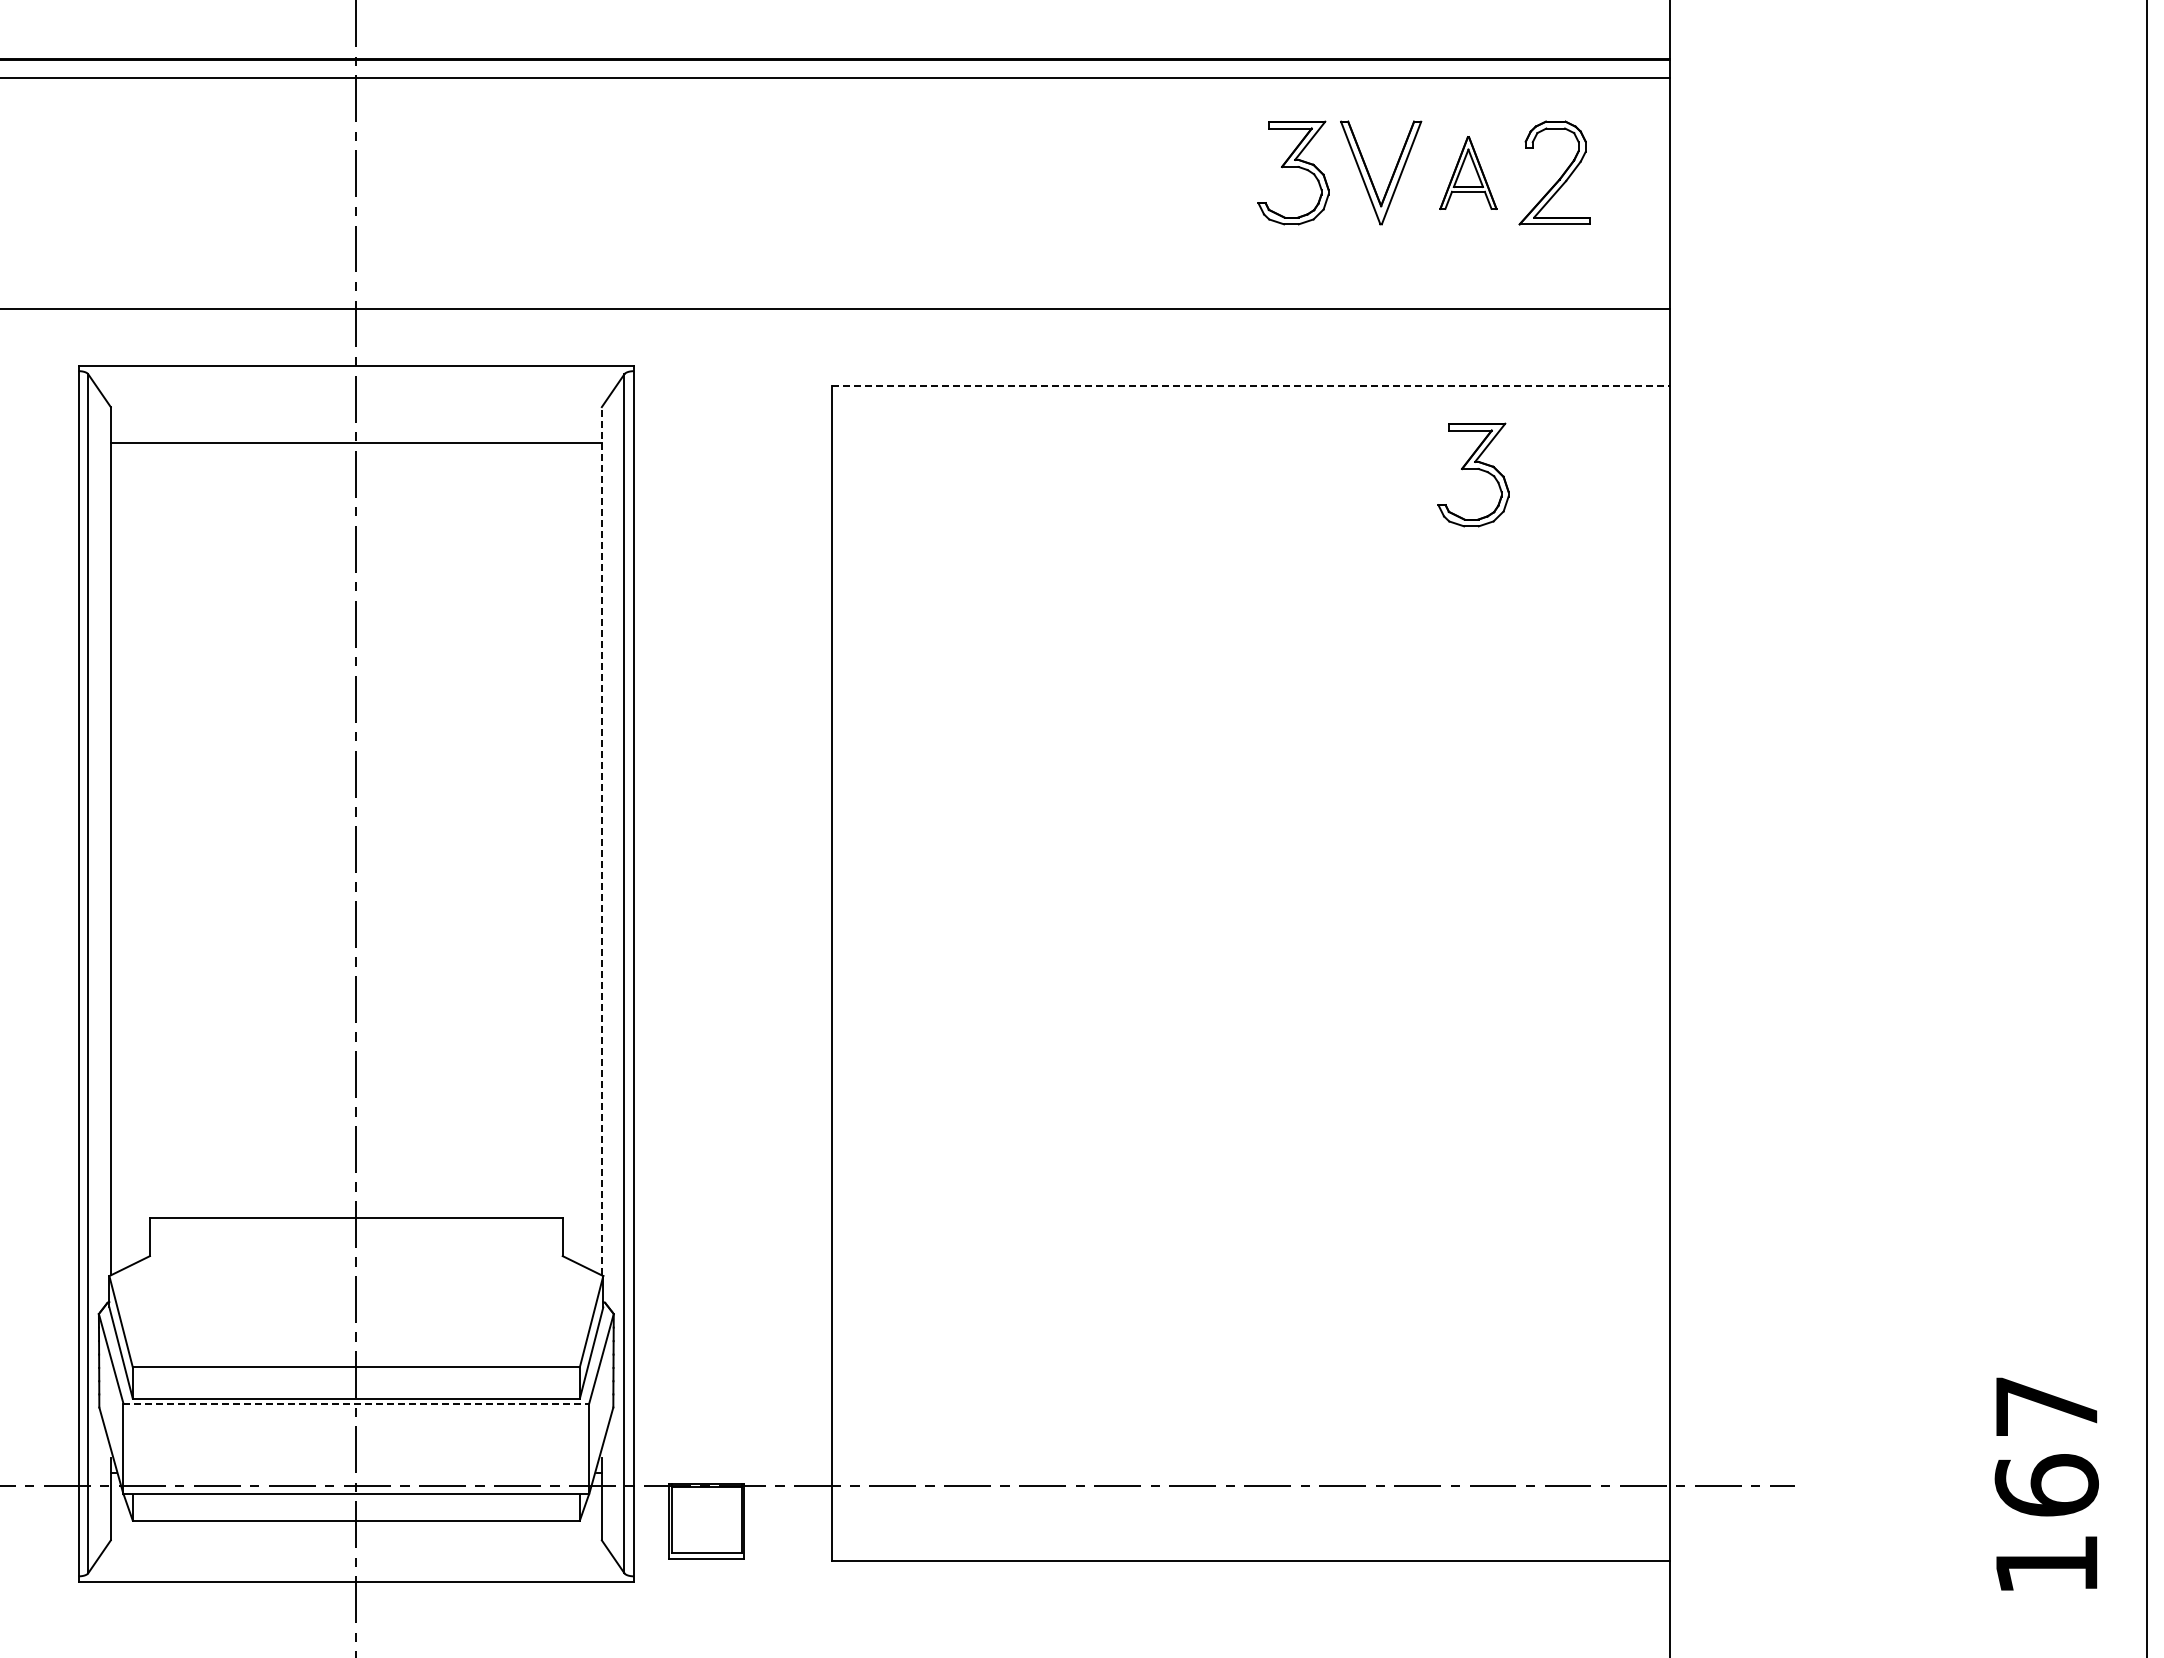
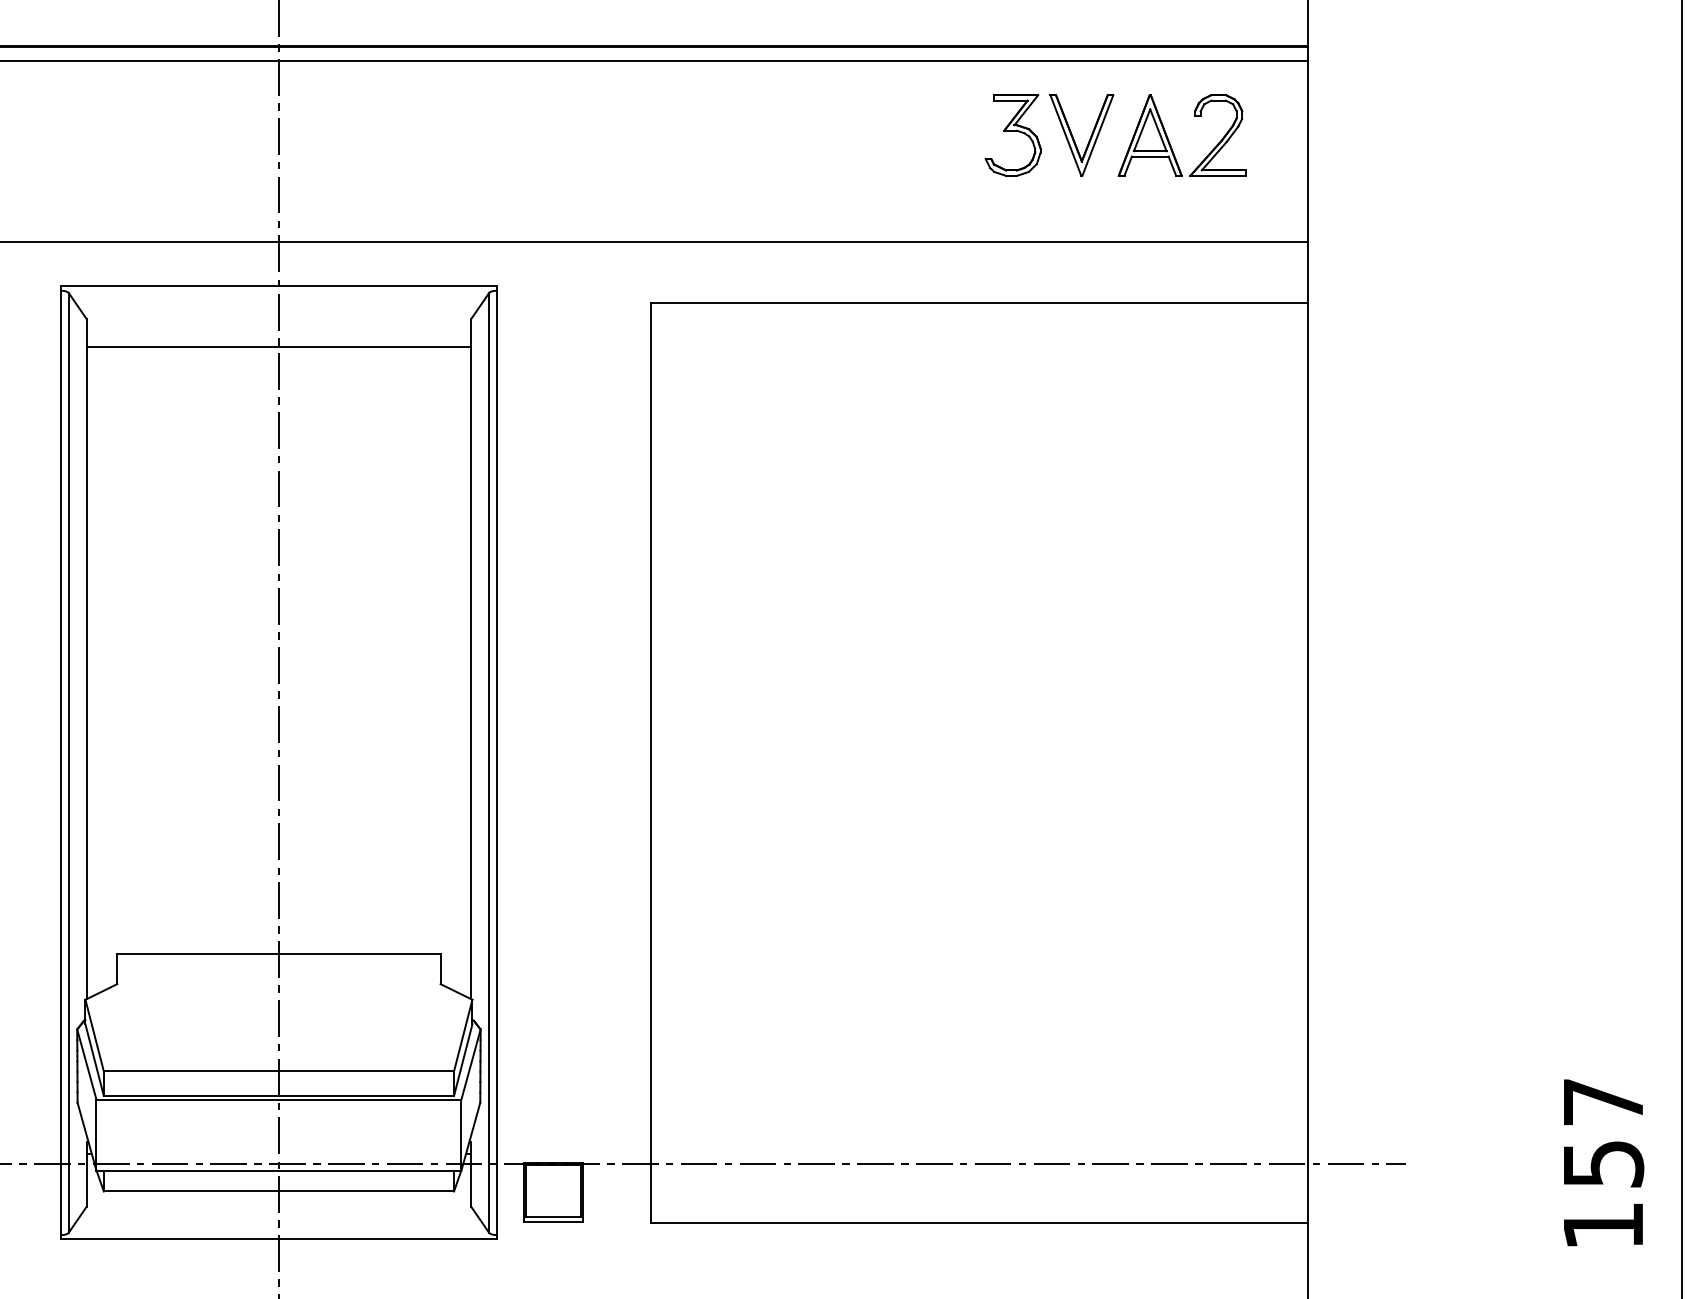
part: (1468, 172) -> (1150, 135), size x1.43
line: (1251, 386) -> (980, 302), dashed -> solid
part: (1473, 474) -> (1154, 371), removed
line: (601, 840) -> (471, 658), dashed -> solid
line: (356, 1403) -> (279, 1099), dashed -> solid
text: (2046, 1485) -> (1603, 1163), 167 -> 157

